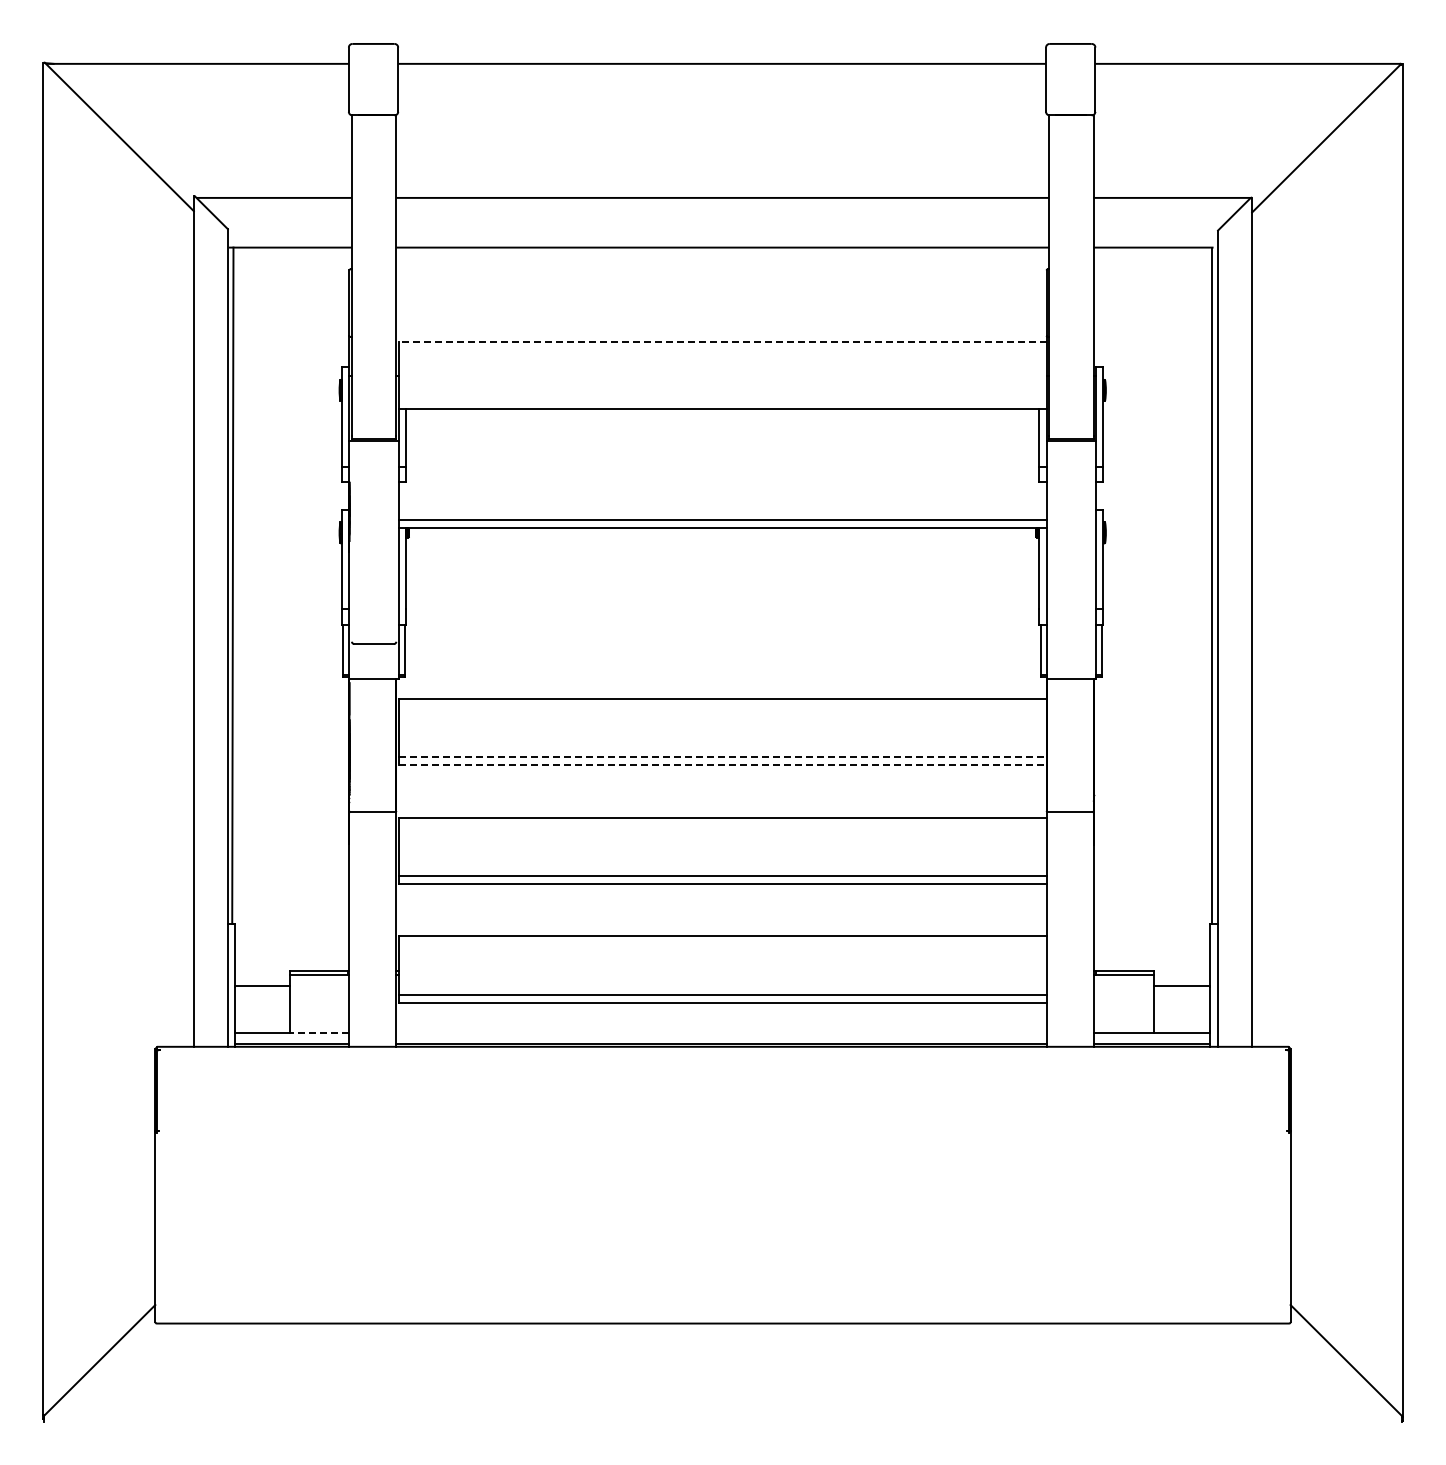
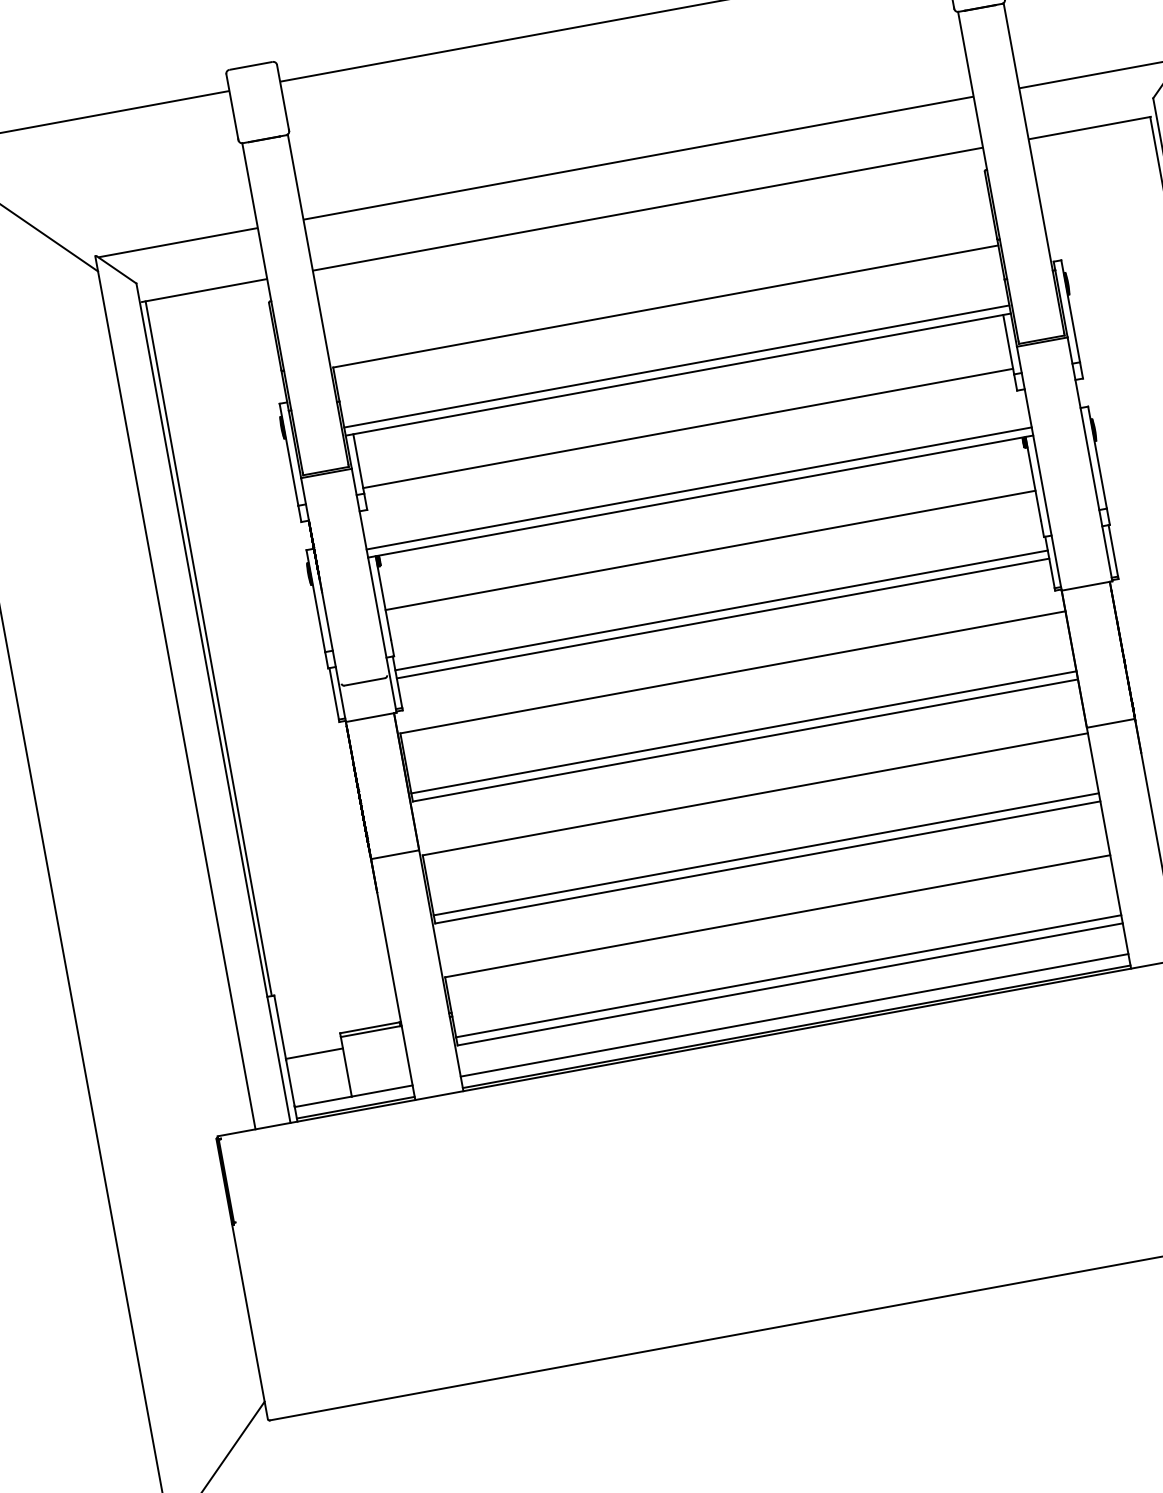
line: (722, 342) -> (665, 306), dashed -> solid
line: (722, 400) -> (676, 366), added
line: (722, 461) -> (687, 428), added
line: (722, 579) -> (710, 549), added
line: (722, 638) -> (721, 610), added
line: (722, 646) -> (722, 618), added
line: (722, 757) -> (743, 732), dashed -> solid
line: (722, 765) -> (745, 740), dashed -> solid
line: (319, 1032) -> (381, 1090), dashed -> solid
line: (721, 1032) -> (794, 1015), added

